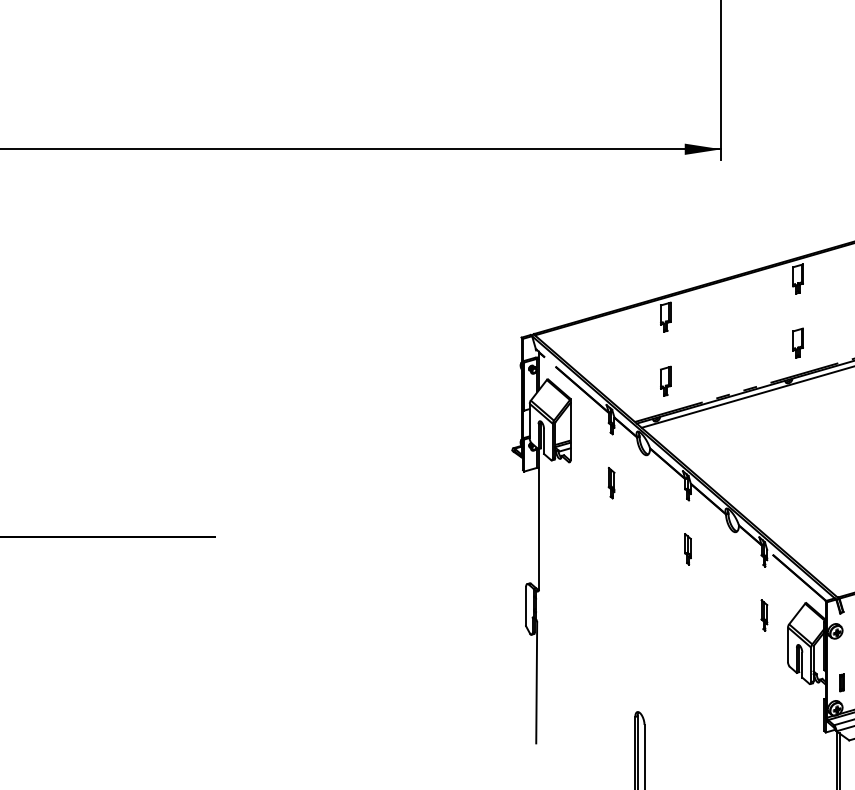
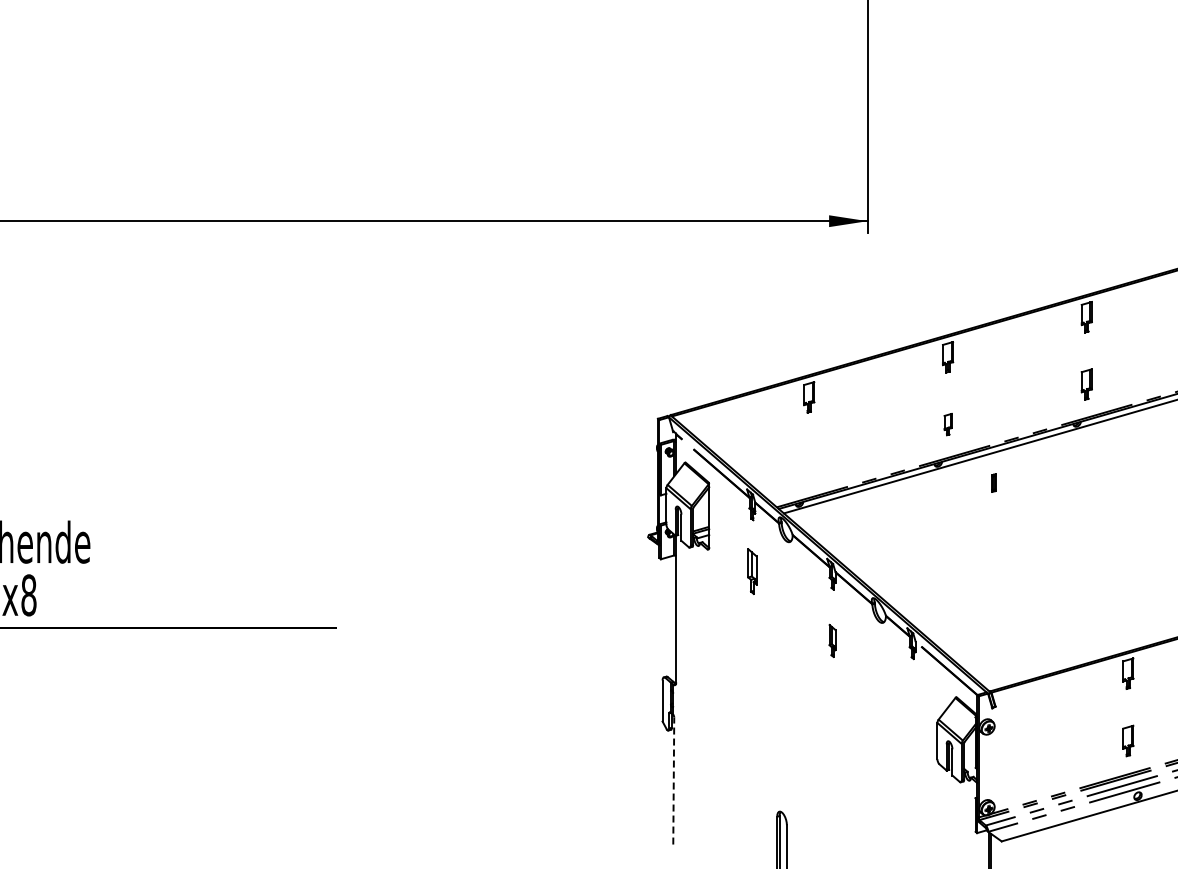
part: (798, 343) -> (948, 424), size x0.7
part: (666, 381) -> (809, 464), removed
part: (611, 483) -> (752, 571), size x1.4
part: (764, 615) -> (912, 710), removed
part: (841, 682) -> (993, 482), moved
line: (536, 683) -> (673, 781), solid -> dashed

